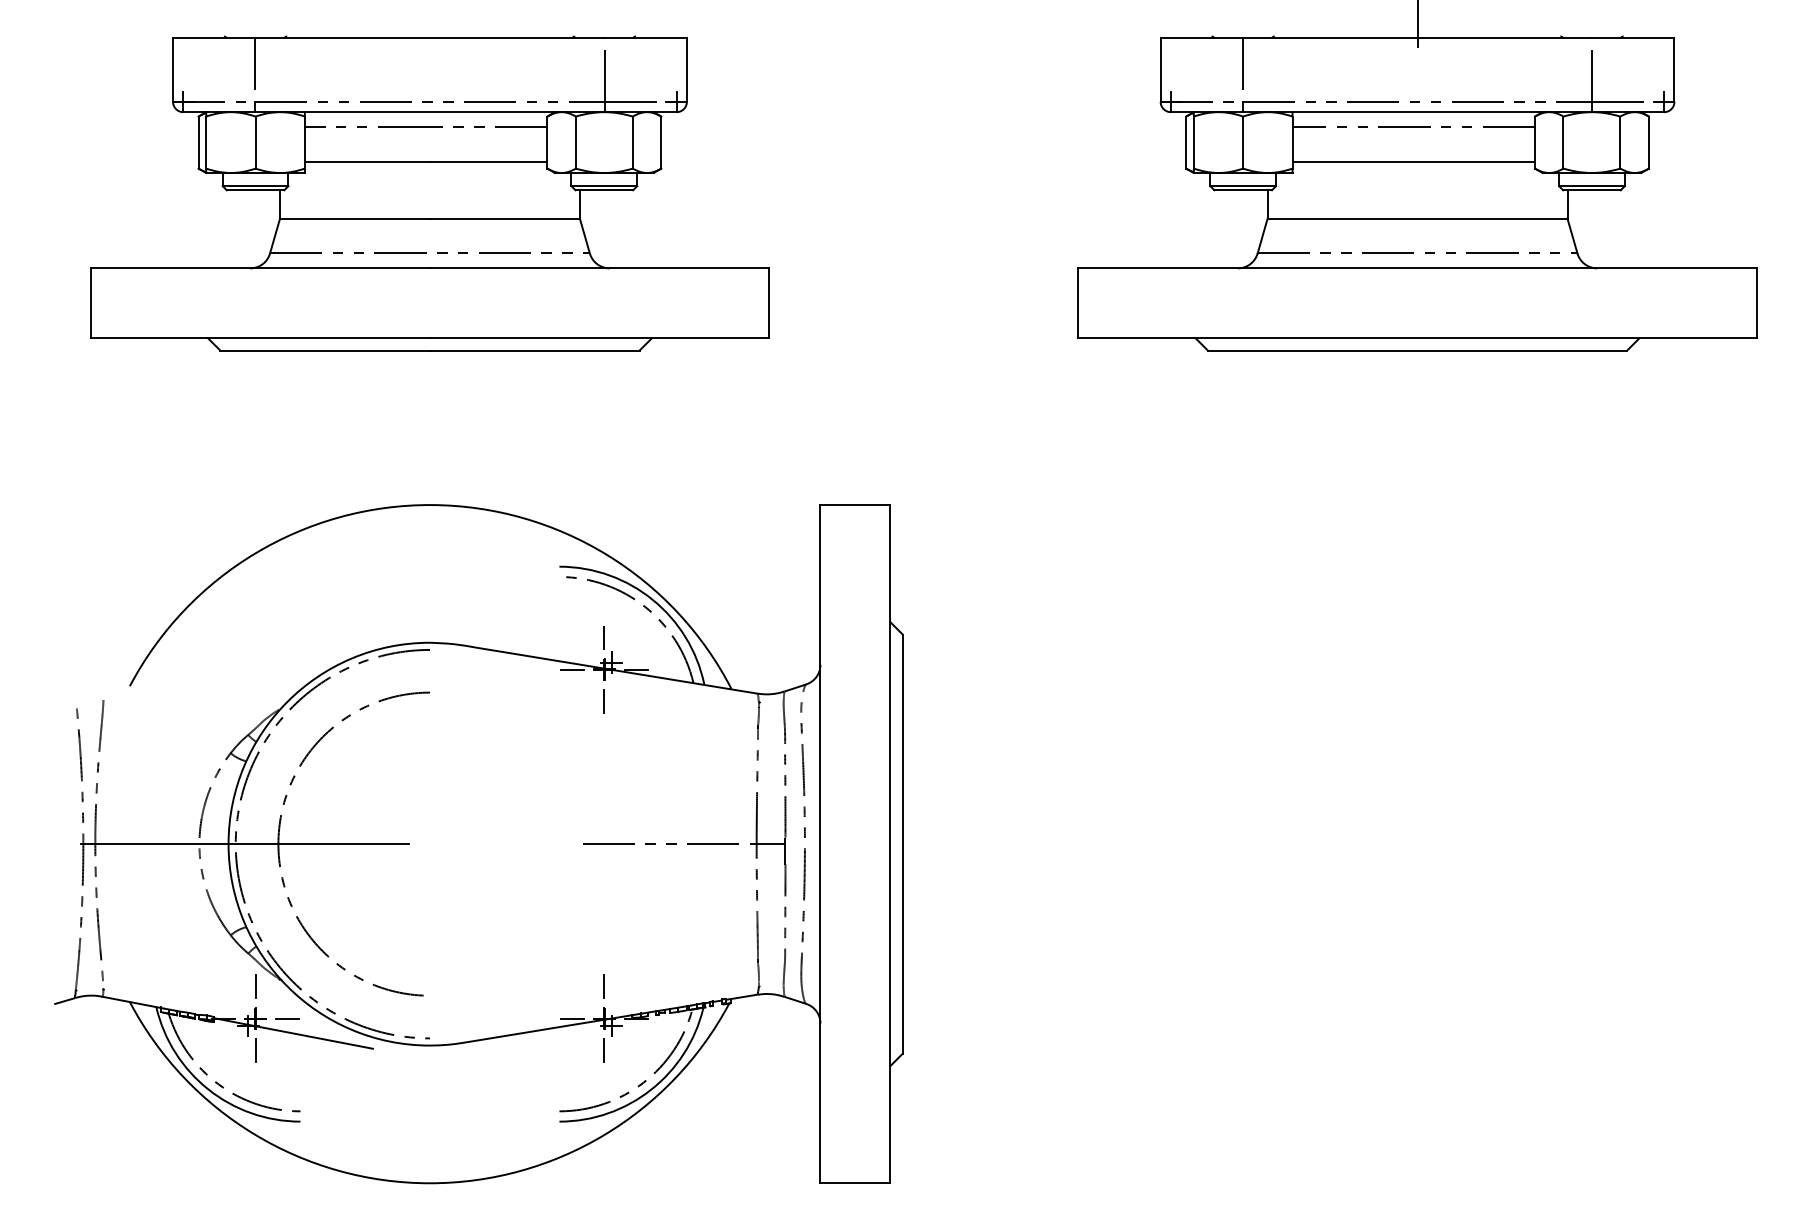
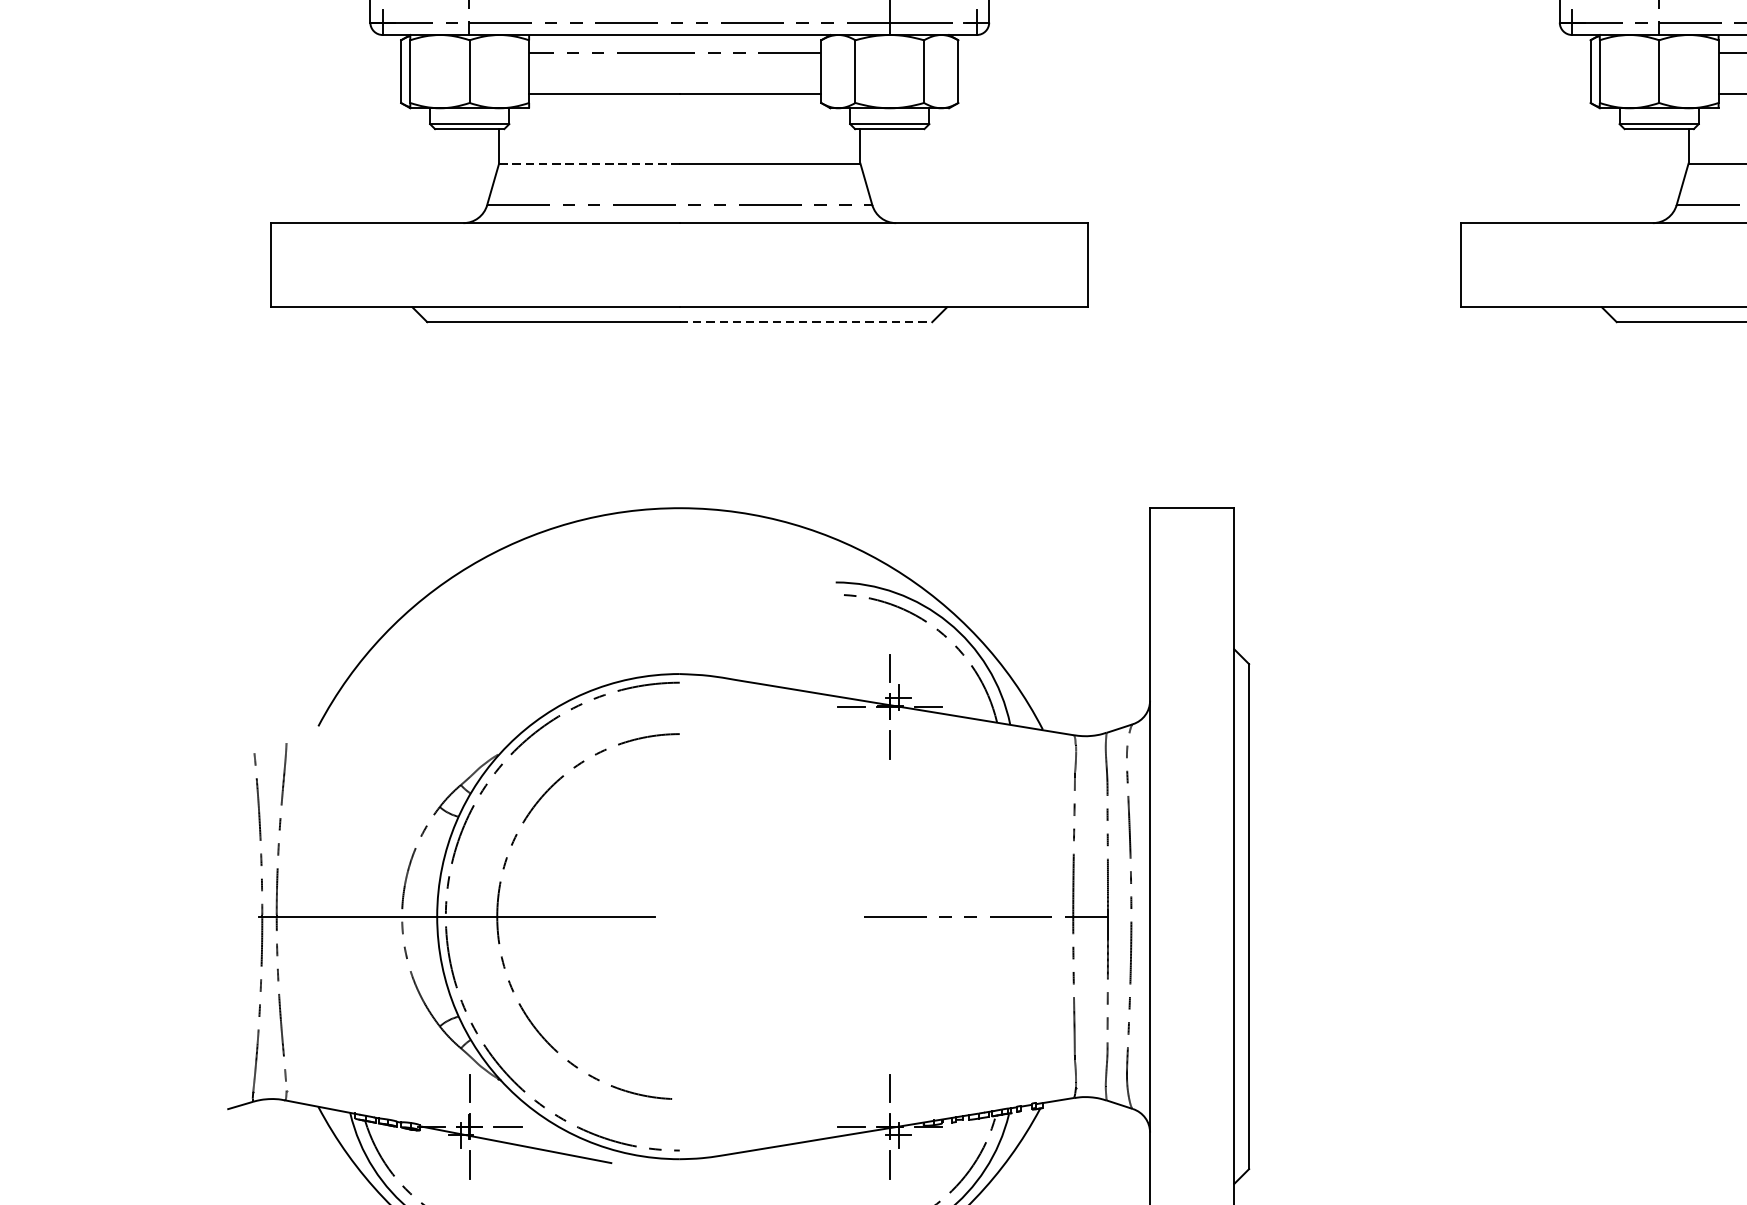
line: (355, 219) -> (590, 164), solid -> dashed
line: (534, 350) -> (805, 322), solid -> dashed

